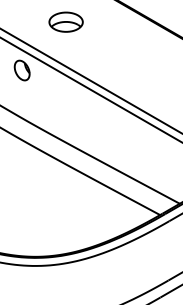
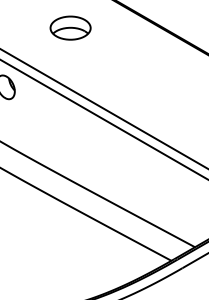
part: (65, 21) -> (69, 27), moved

